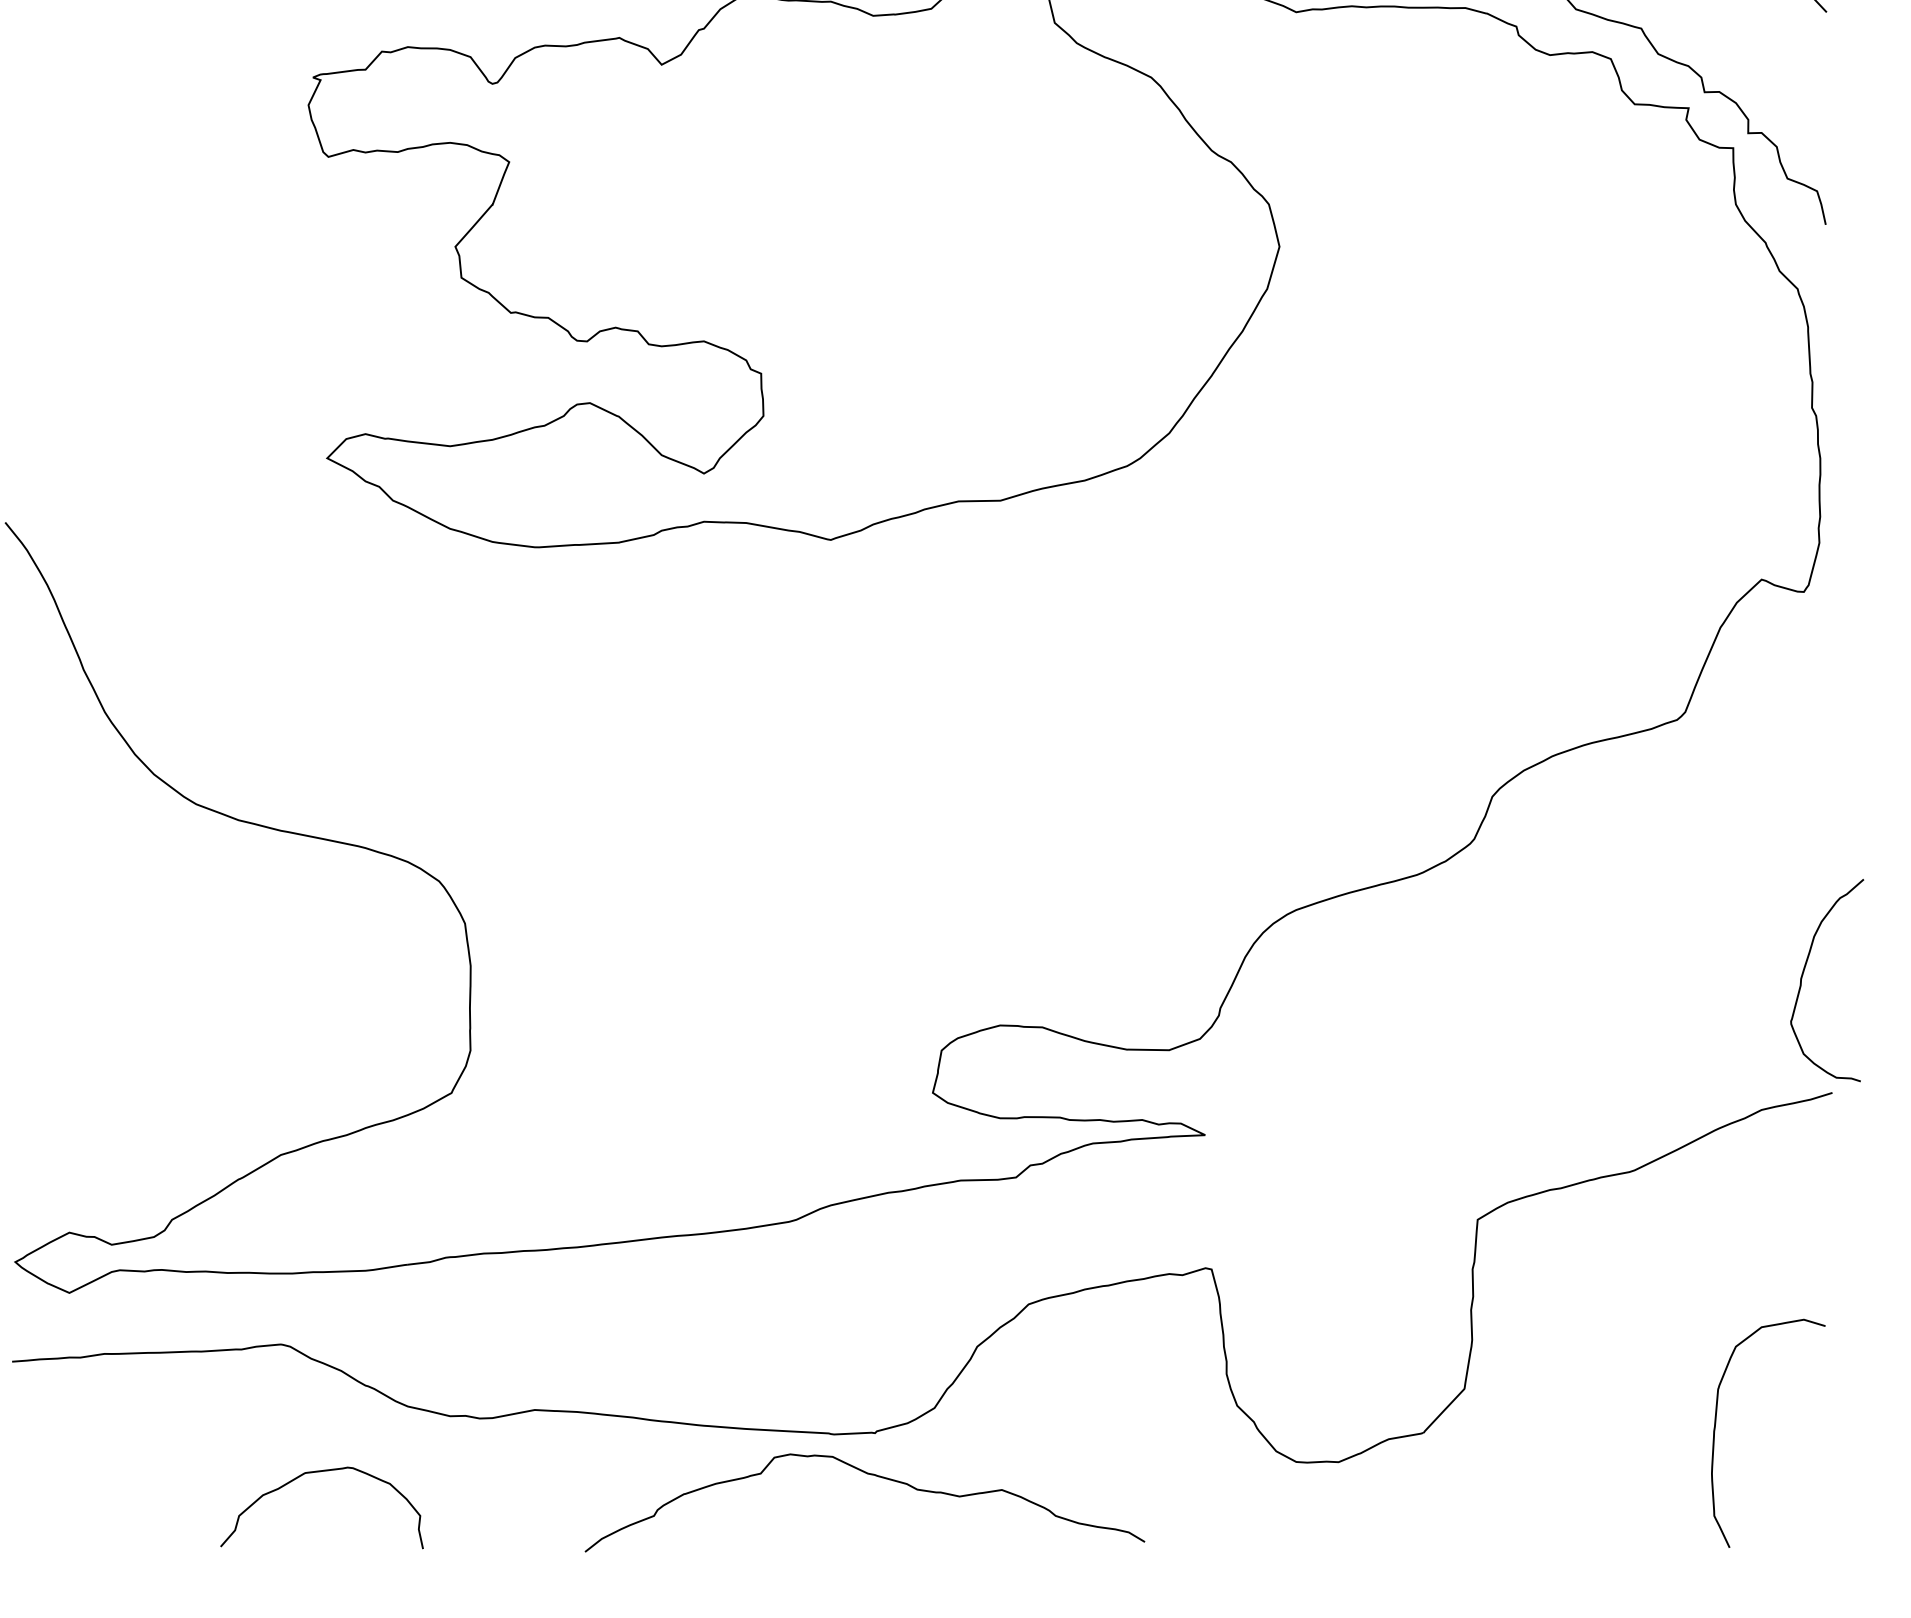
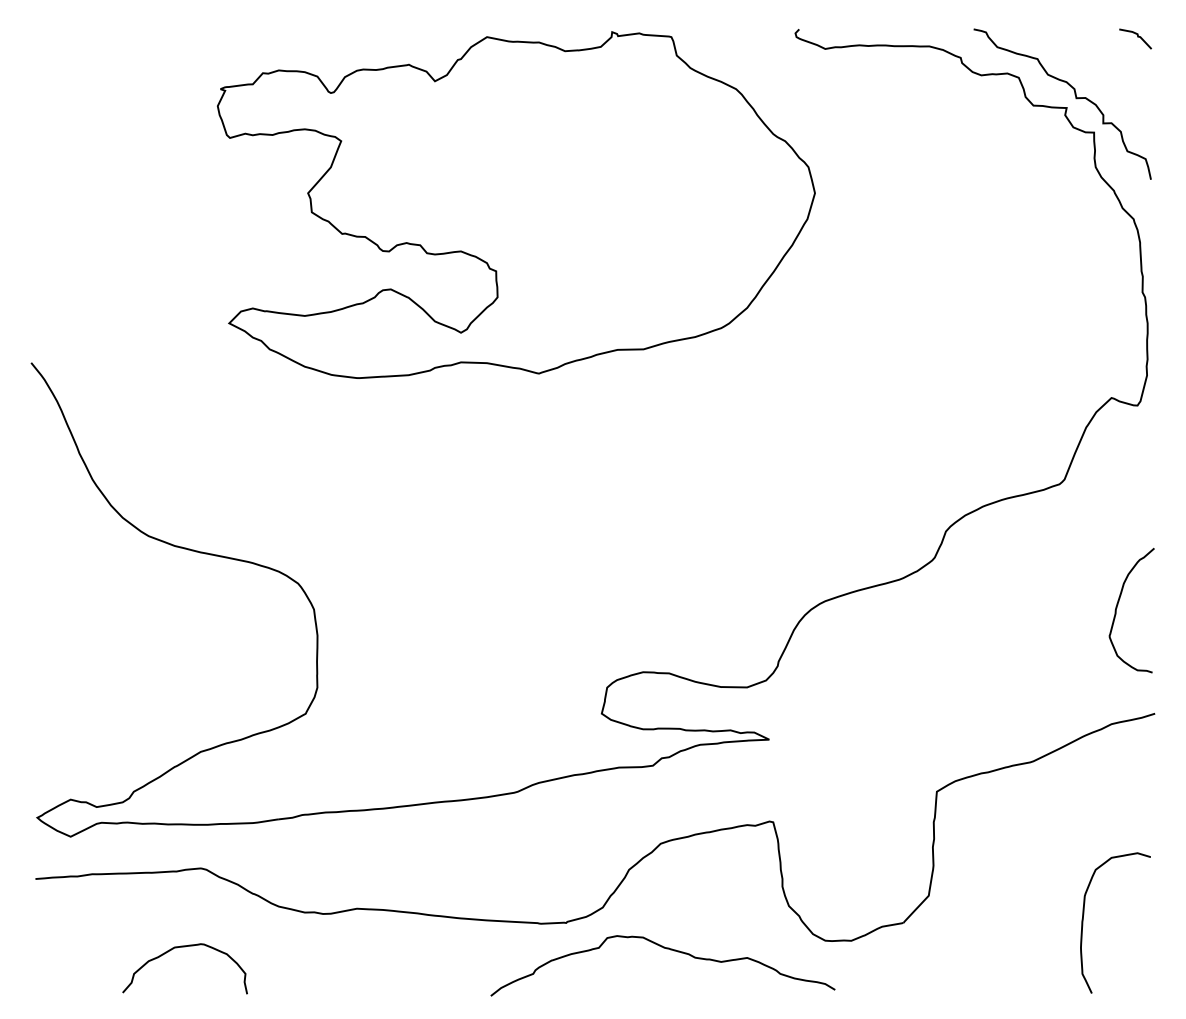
curve: (1803, 977) -> (1117, 608), moved
curve: (321, 1473) -> (184, 947), moved
curve: (870, 1476) -> (666, 949), moved

